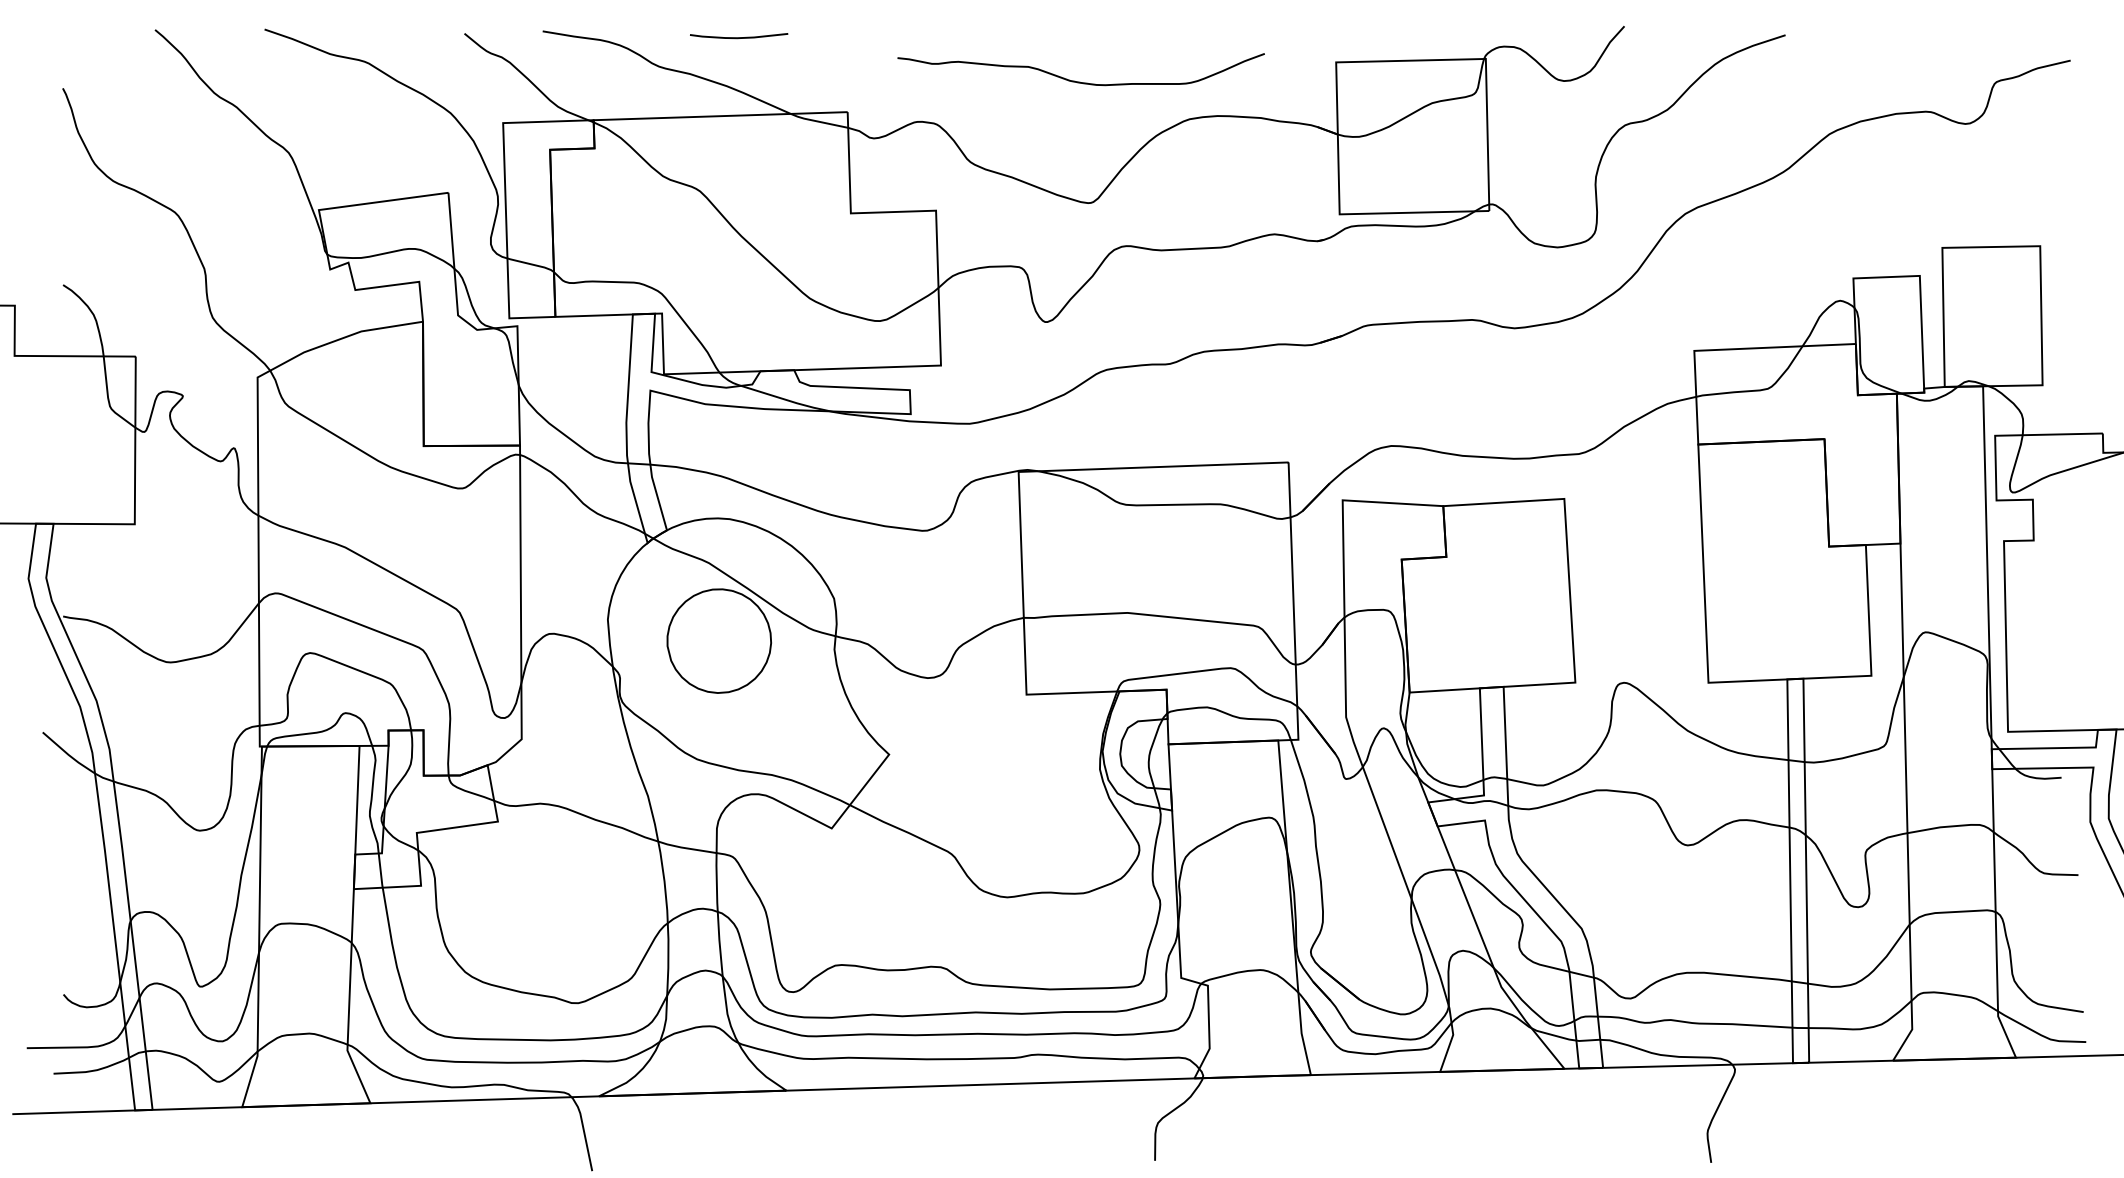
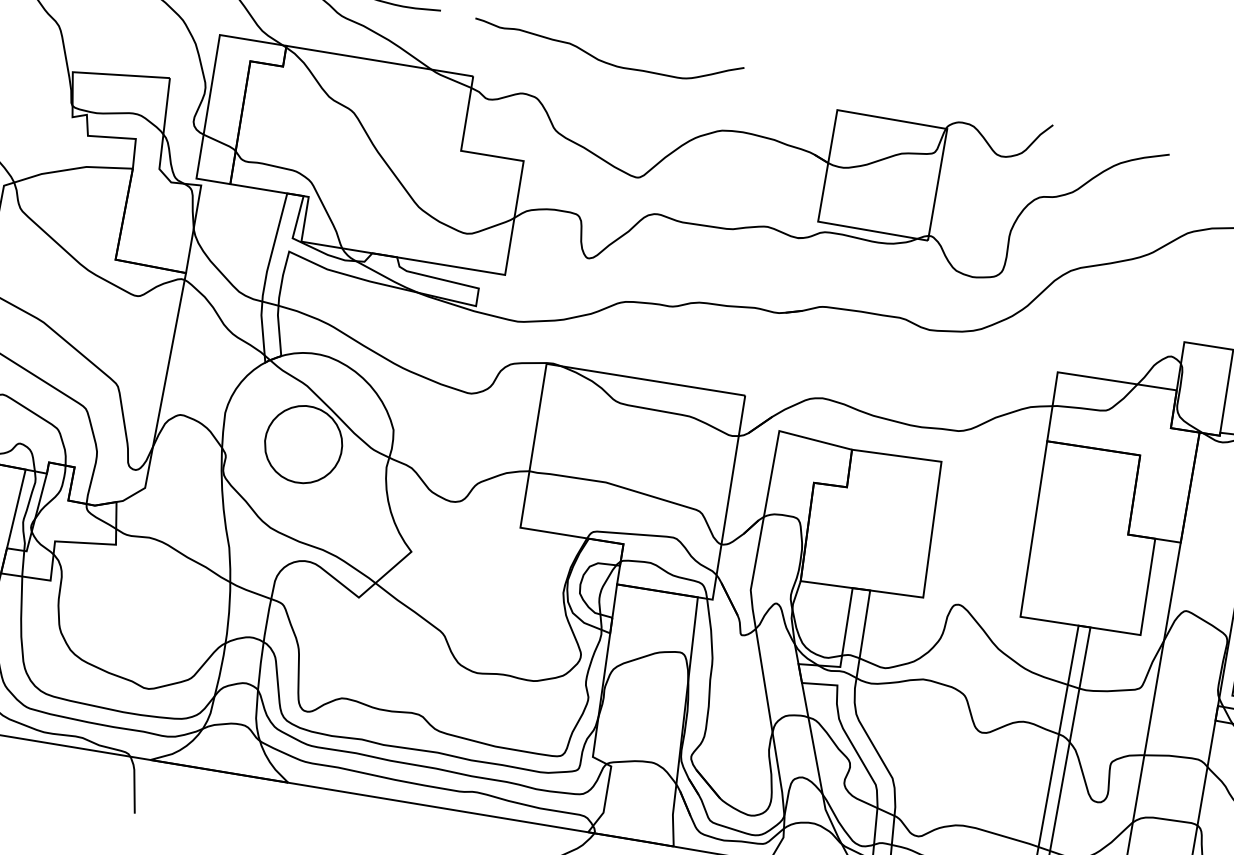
curve: (1080, 81) -> (605, 61), moved

